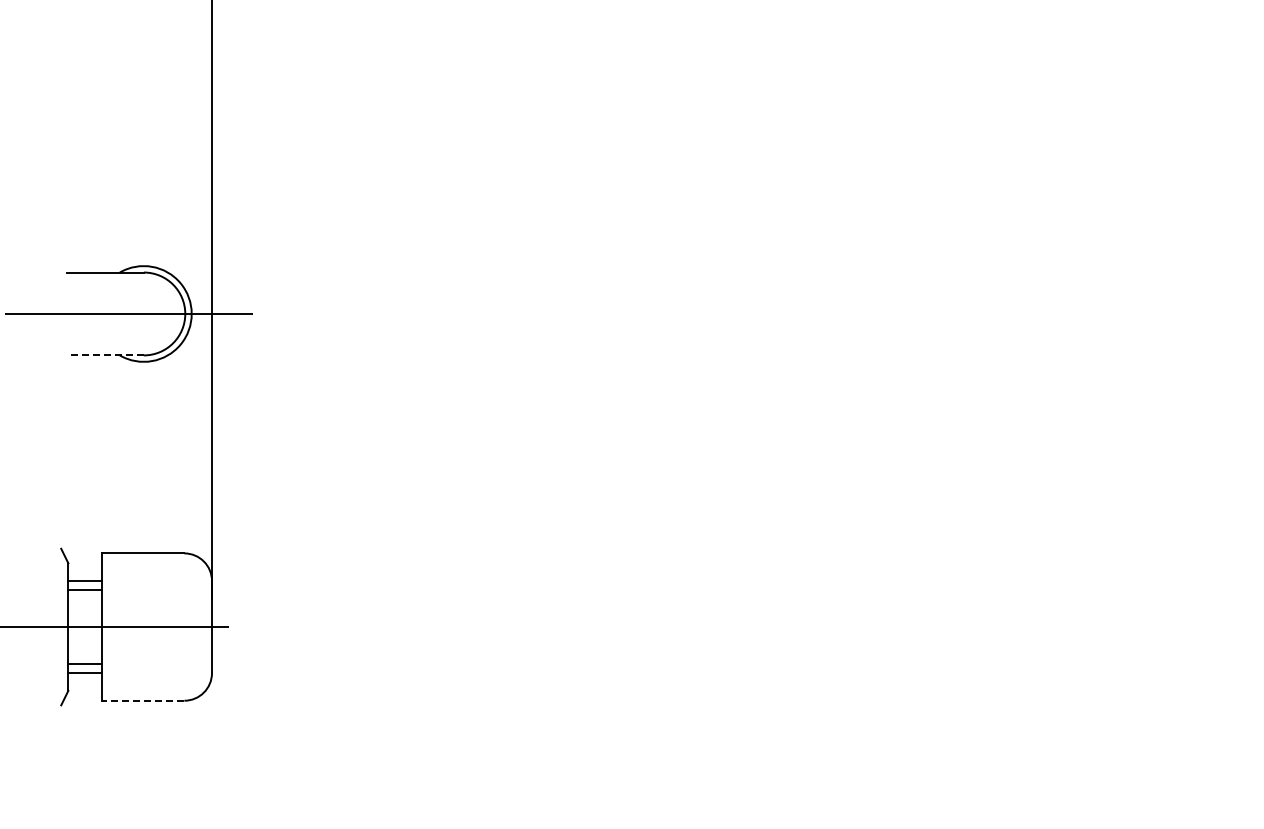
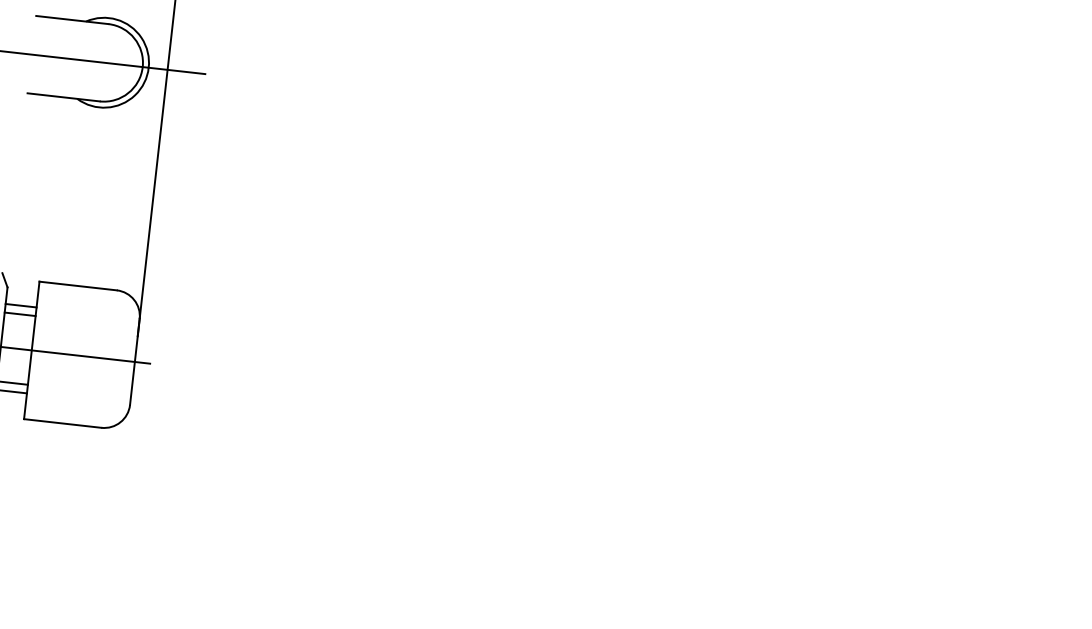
line: (105, 355) -> (63, 97), dashed -> solid
line: (142, 700) -> (62, 423), dashed -> solid

